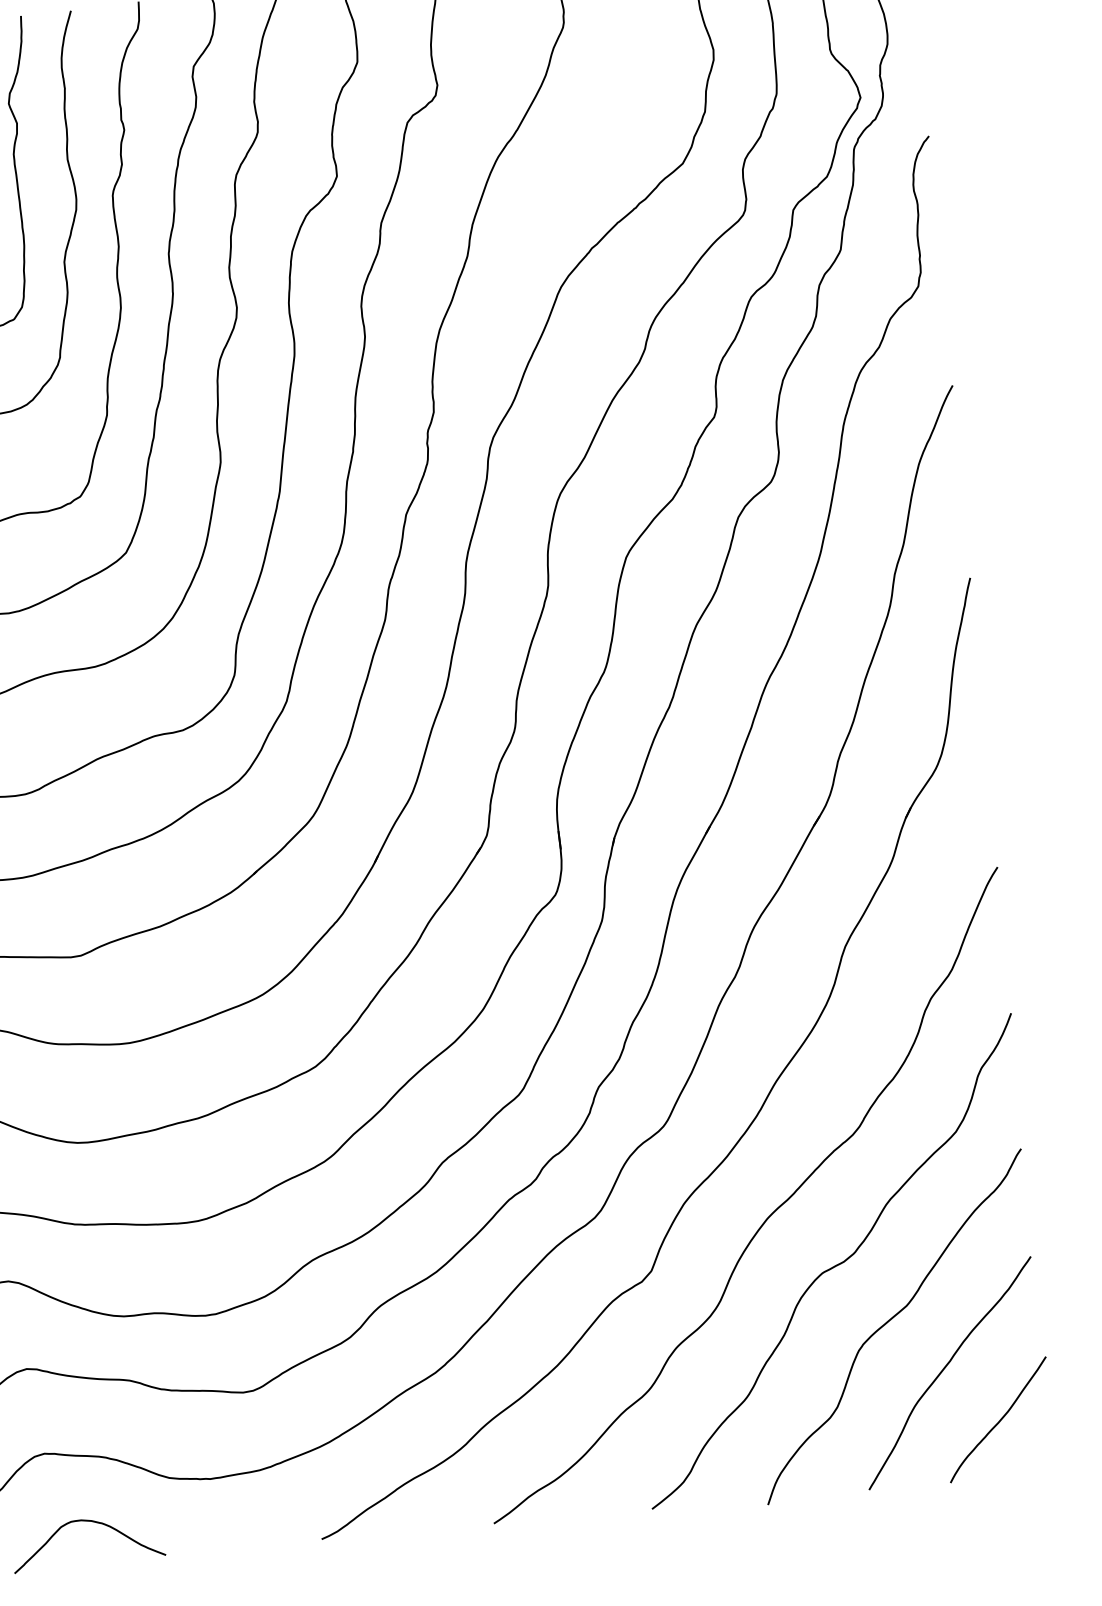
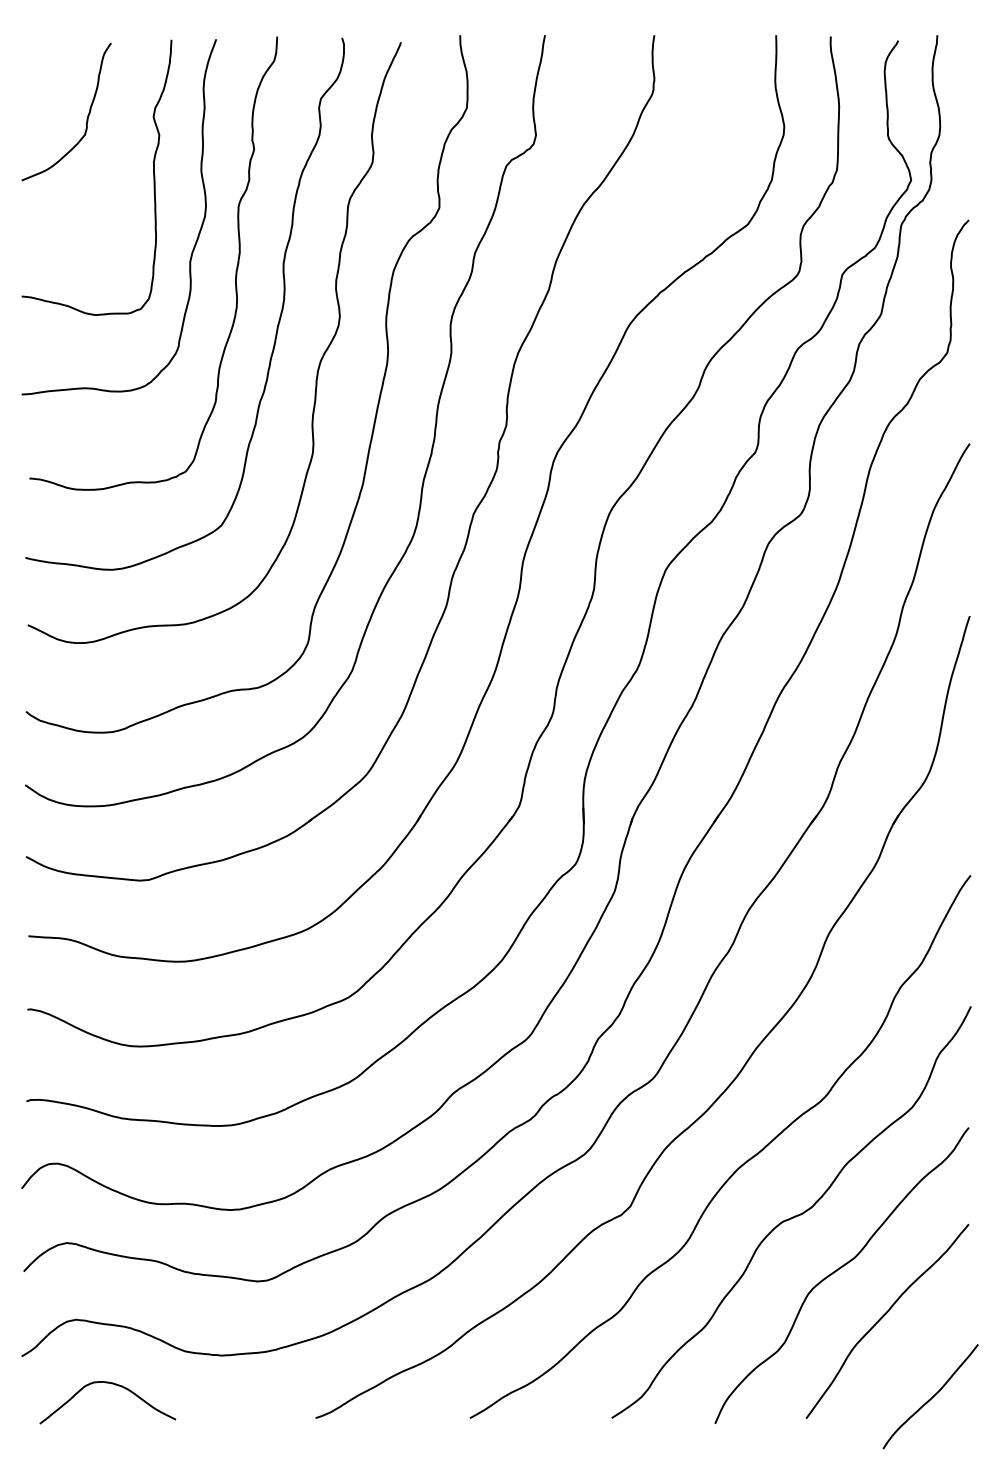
curve: (999, 1420) -> (931, 1397), moved

